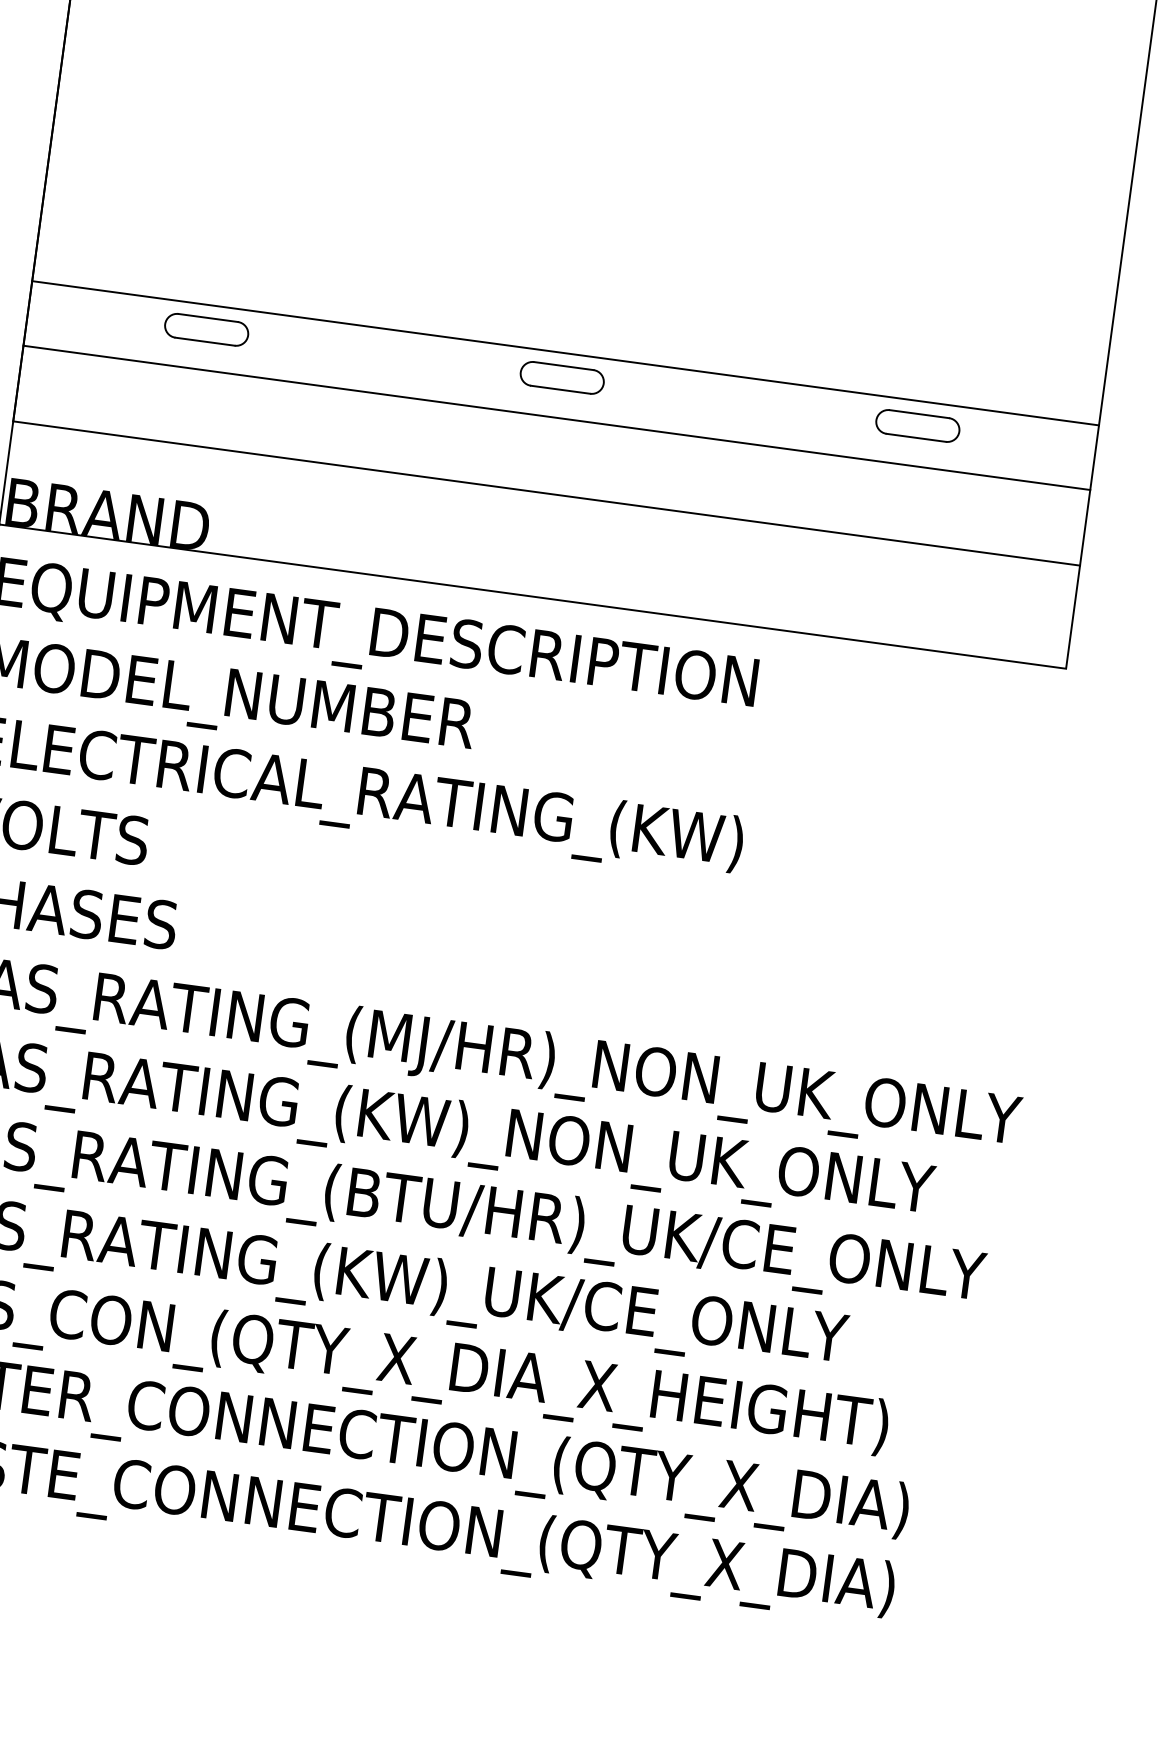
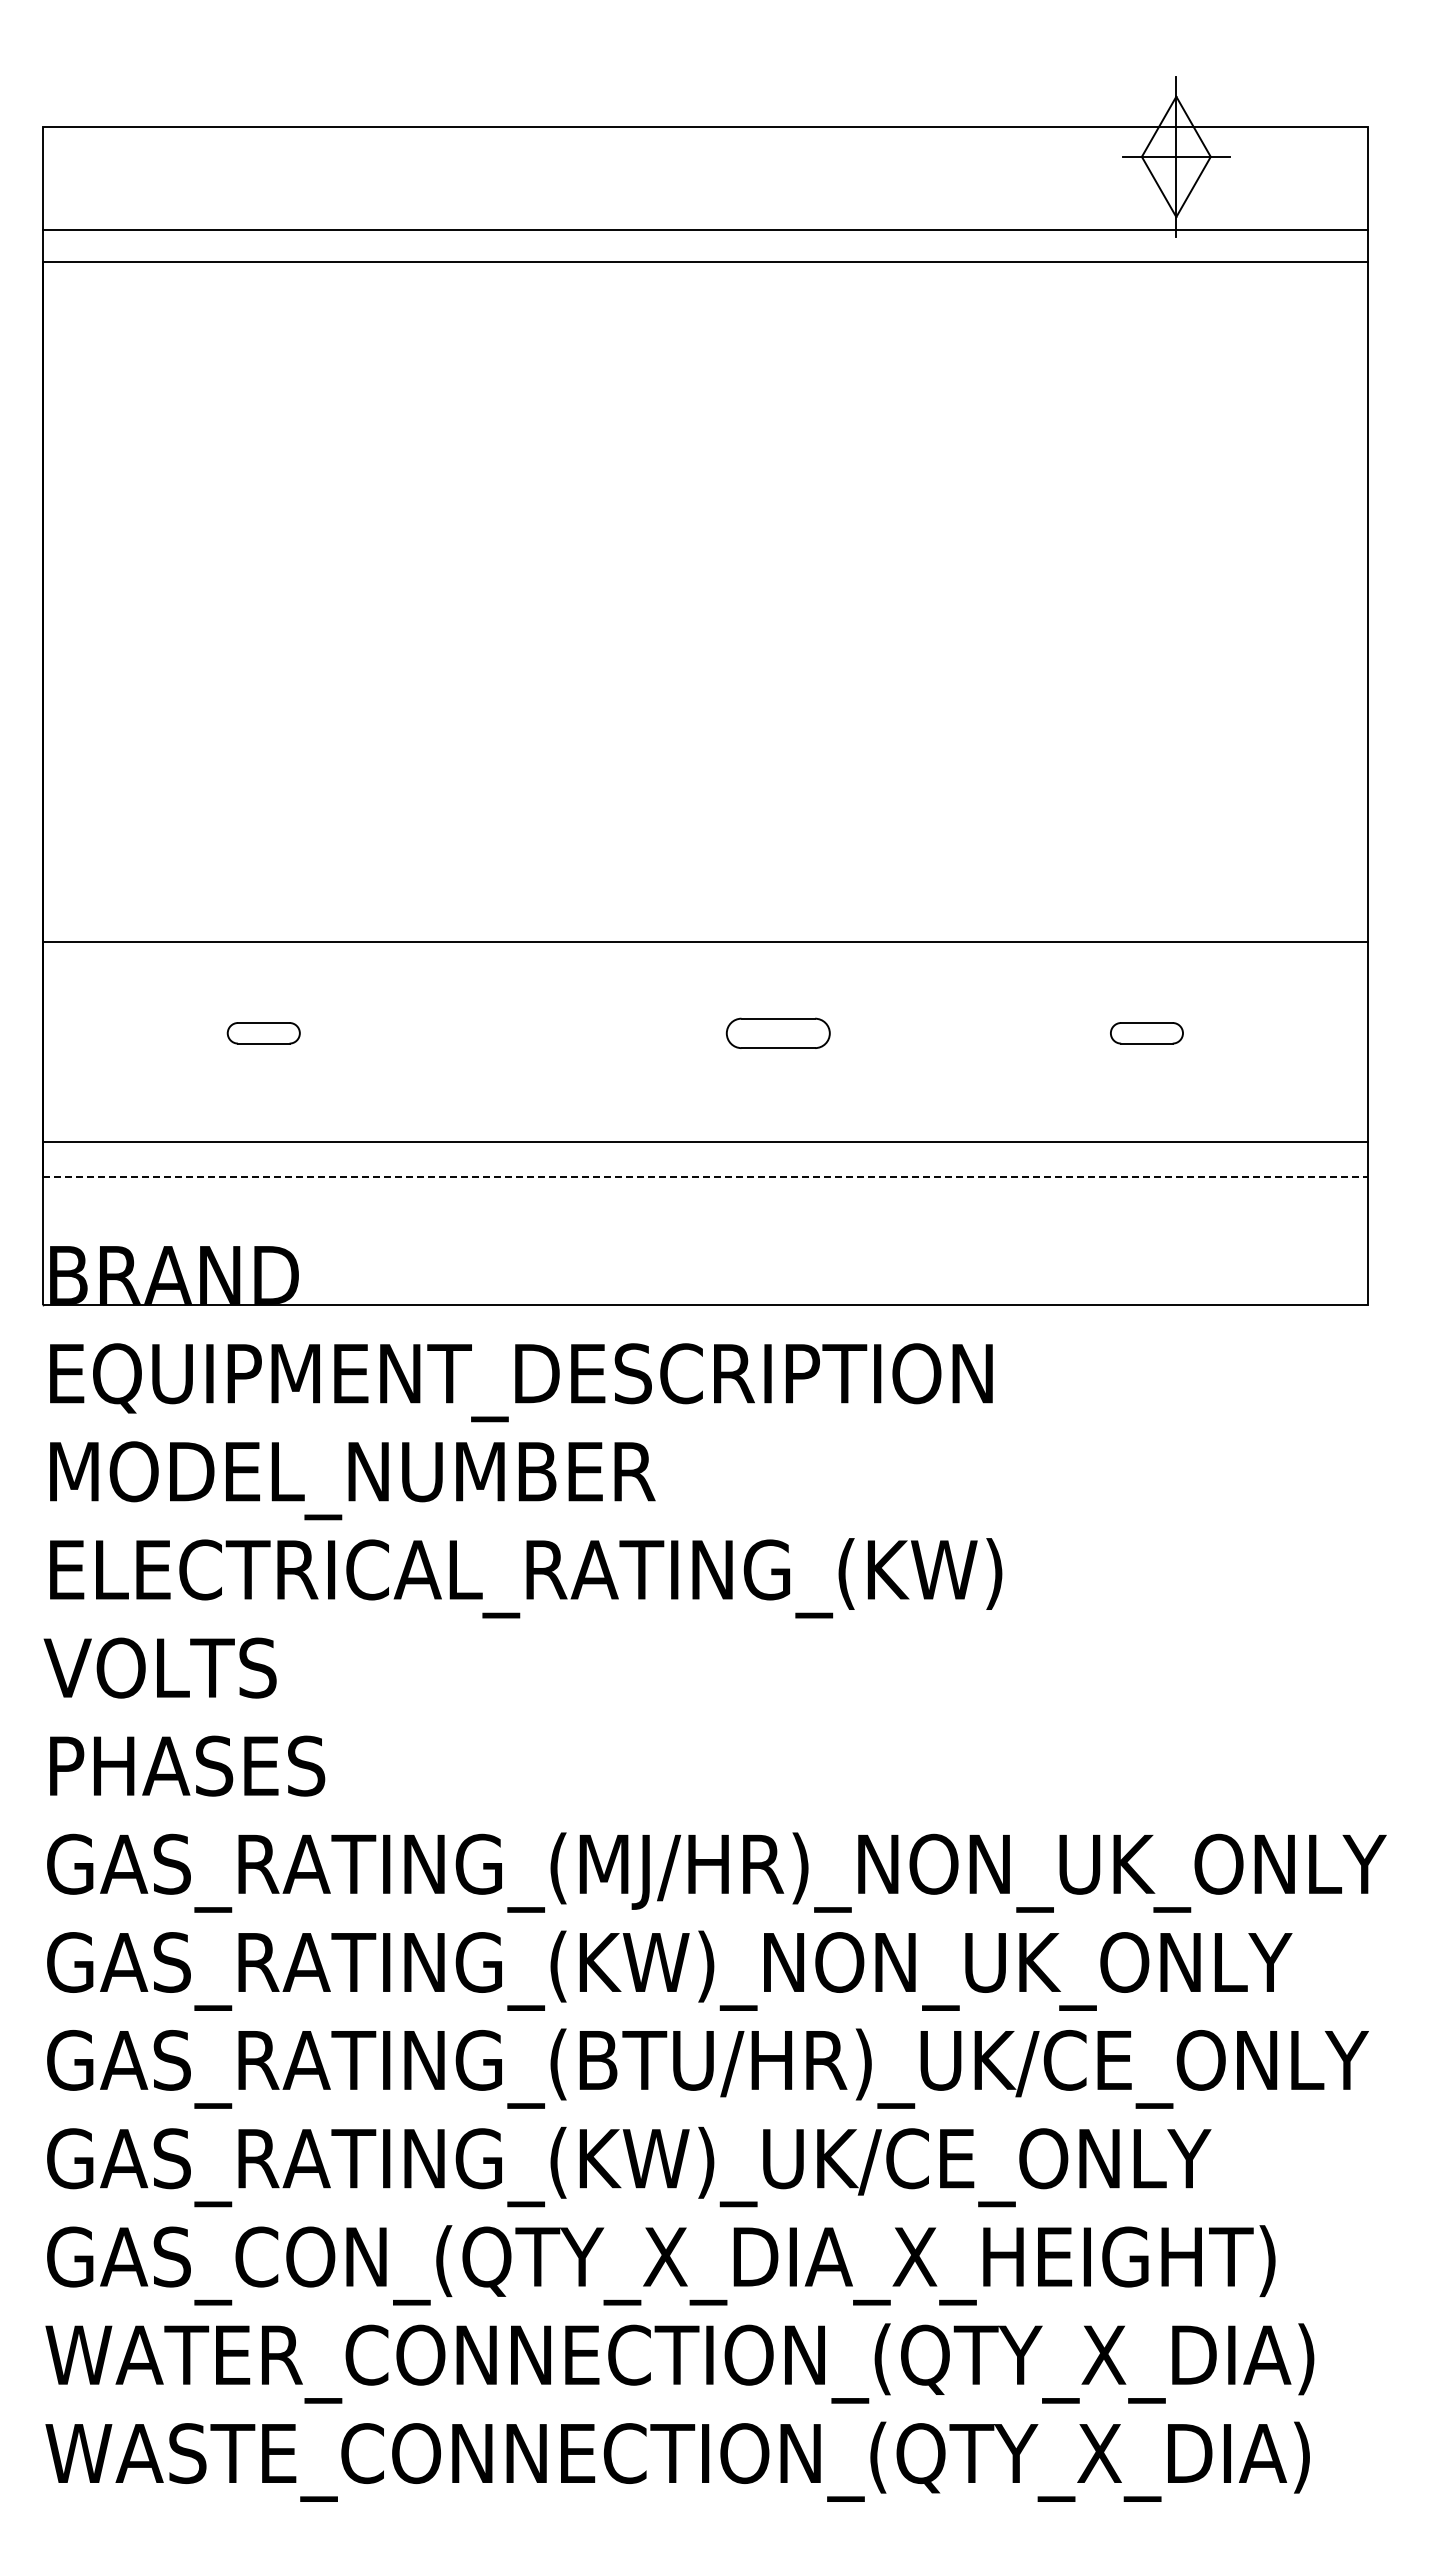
part: (206, 329) -> (263, 1032), size x0.7
line: (564, 352) -> (704, 941), moved
part: (561, 377) -> (777, 1032), moved
line: (556, 418) -> (704, 1142), moved
part: (917, 425) -> (1146, 1032), size x0.7
line: (546, 493) -> (705, 1176), solid -> dashed

